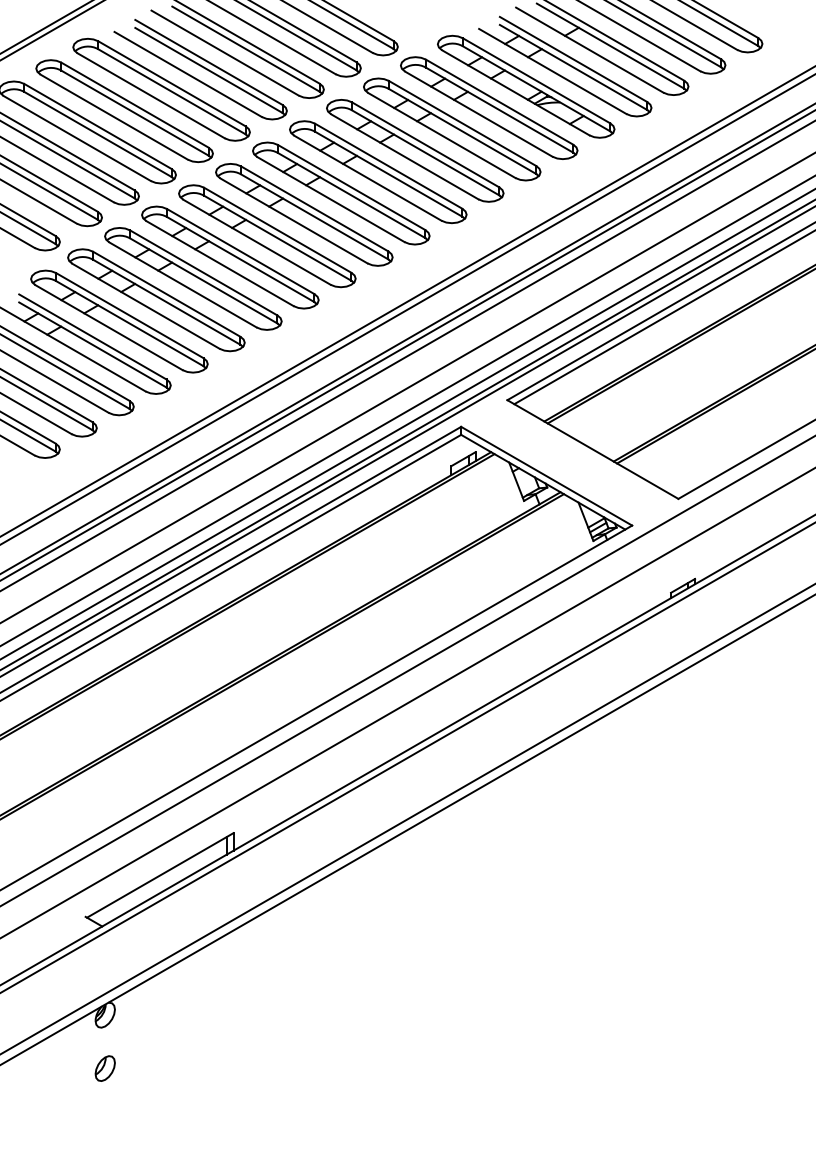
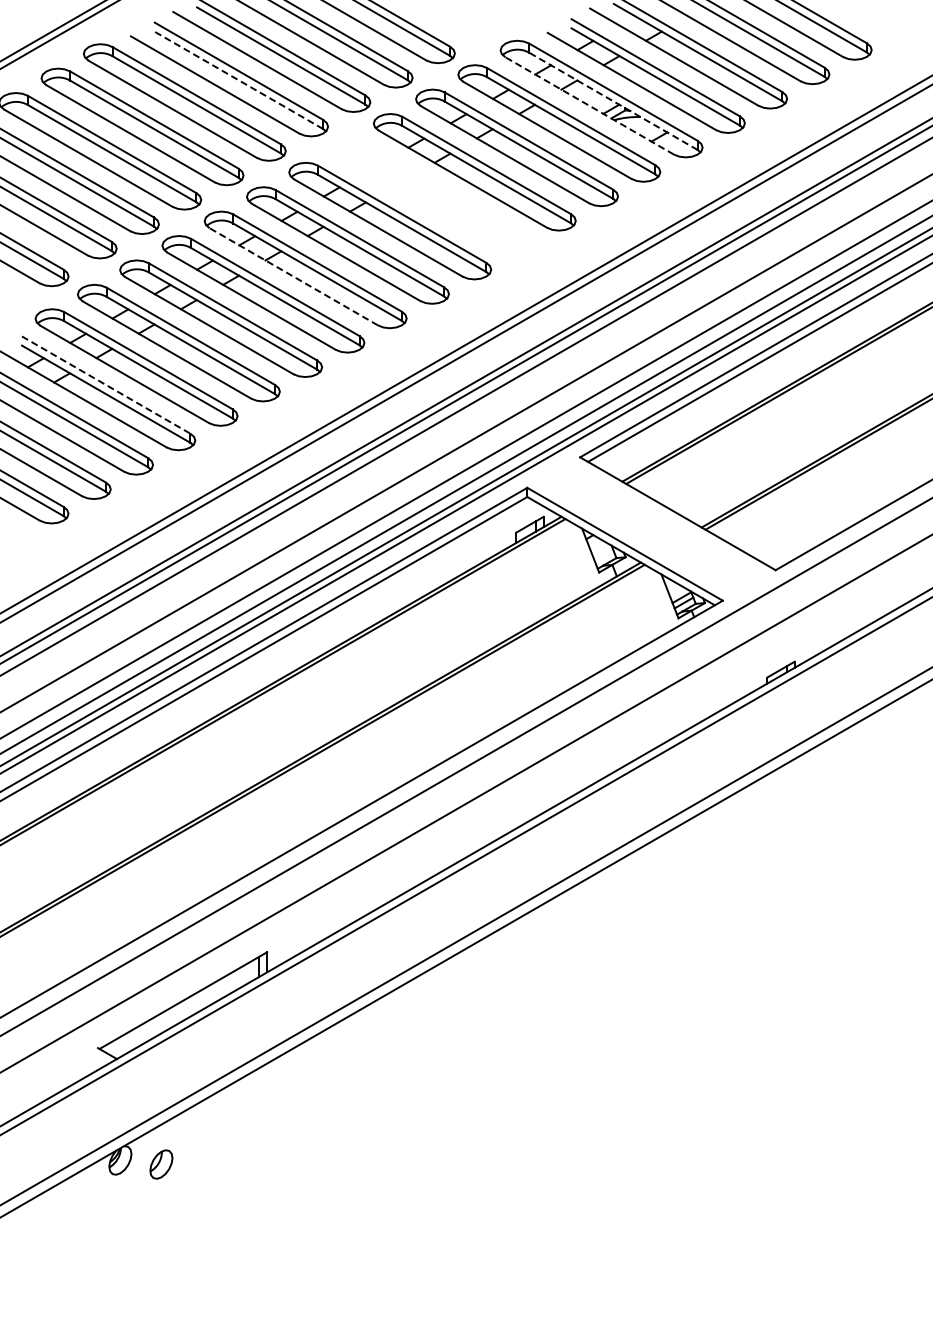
line: (208, 70) -> (238, 80), solid -> dashed
line: (536, 88) -> (613, 101), solid -> dashed
line: (515, 92) -> (589, 105), solid -> dashed
part: (378, 172) -> (432, 196), removed
line: (256, 241) -> (293, 276), solid -> dashed
line: (93, 337) -> (106, 385), solid -> dashed
part: (105, 1068) -> (161, 1164), moved

